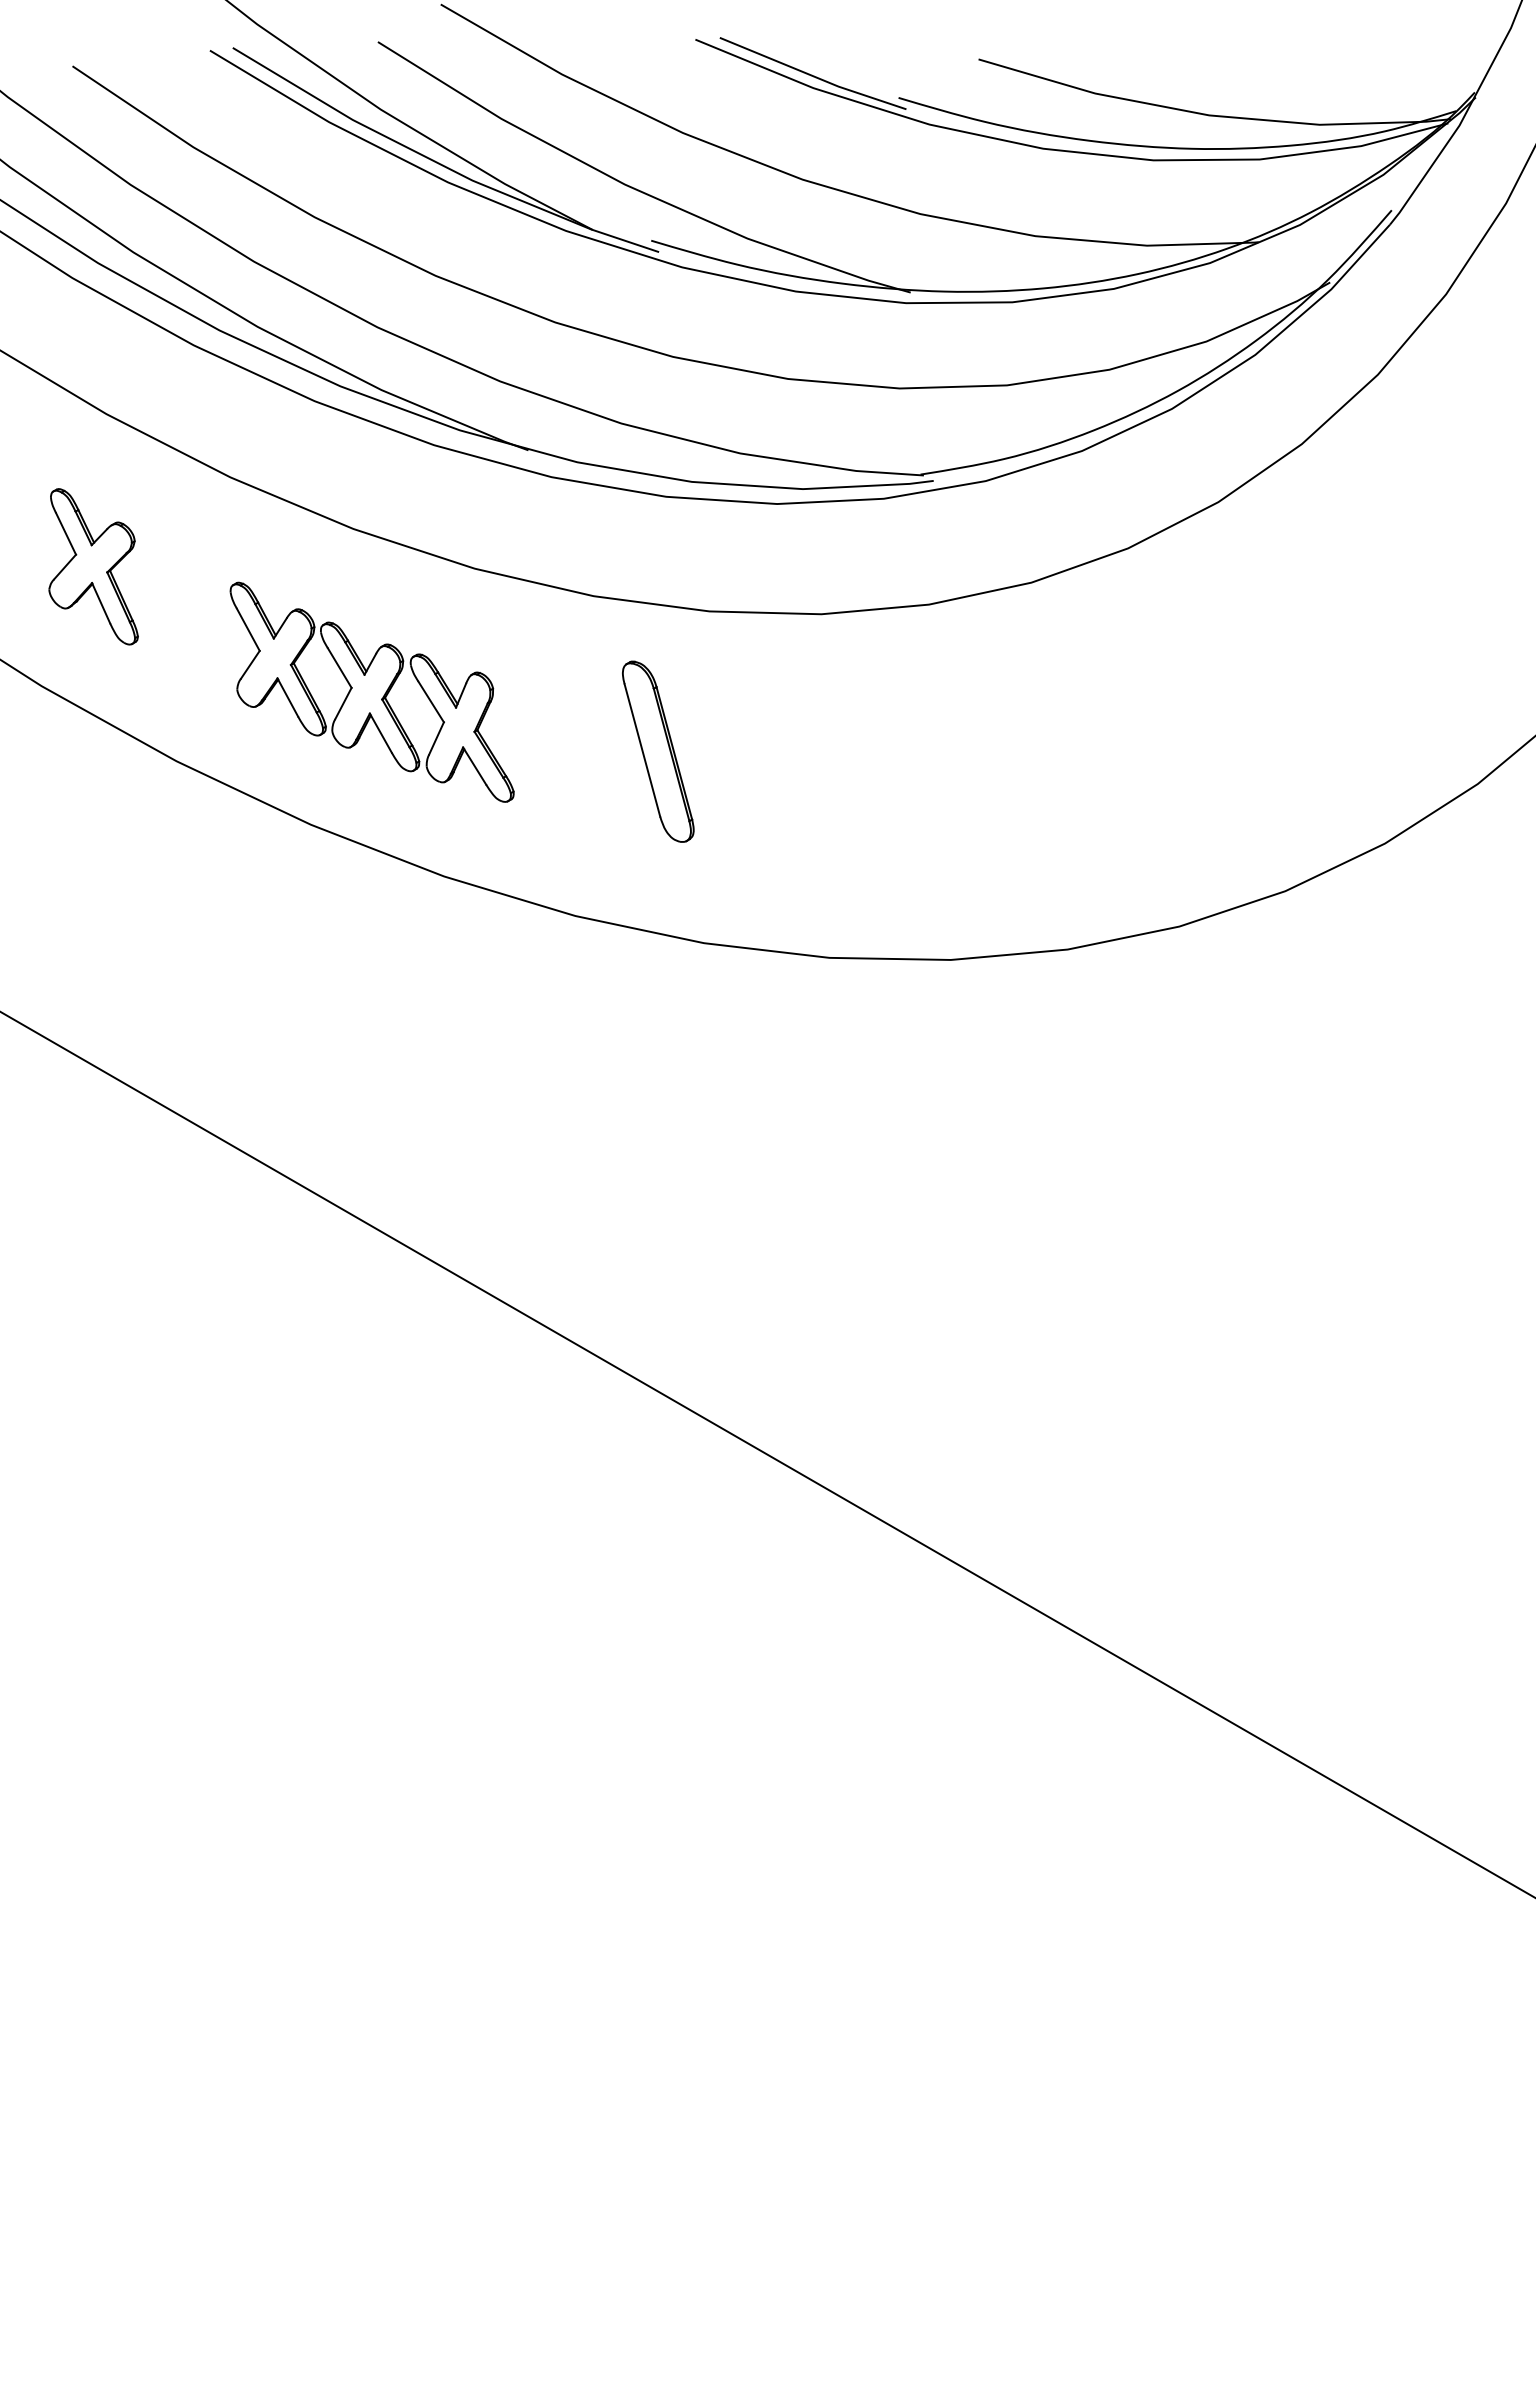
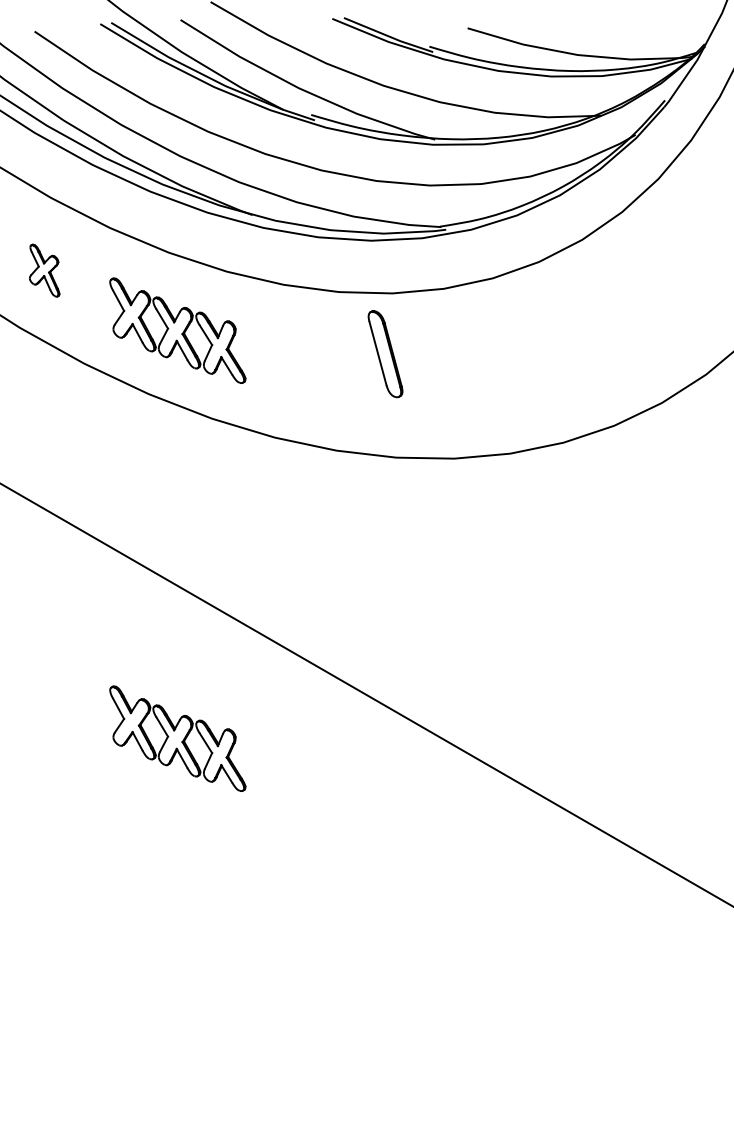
part: (93, 566) -> (44, 270), size x0.7
part: (658, 752) -> (385, 354), moved
part: (371, 1545) -> (177, 738), added

